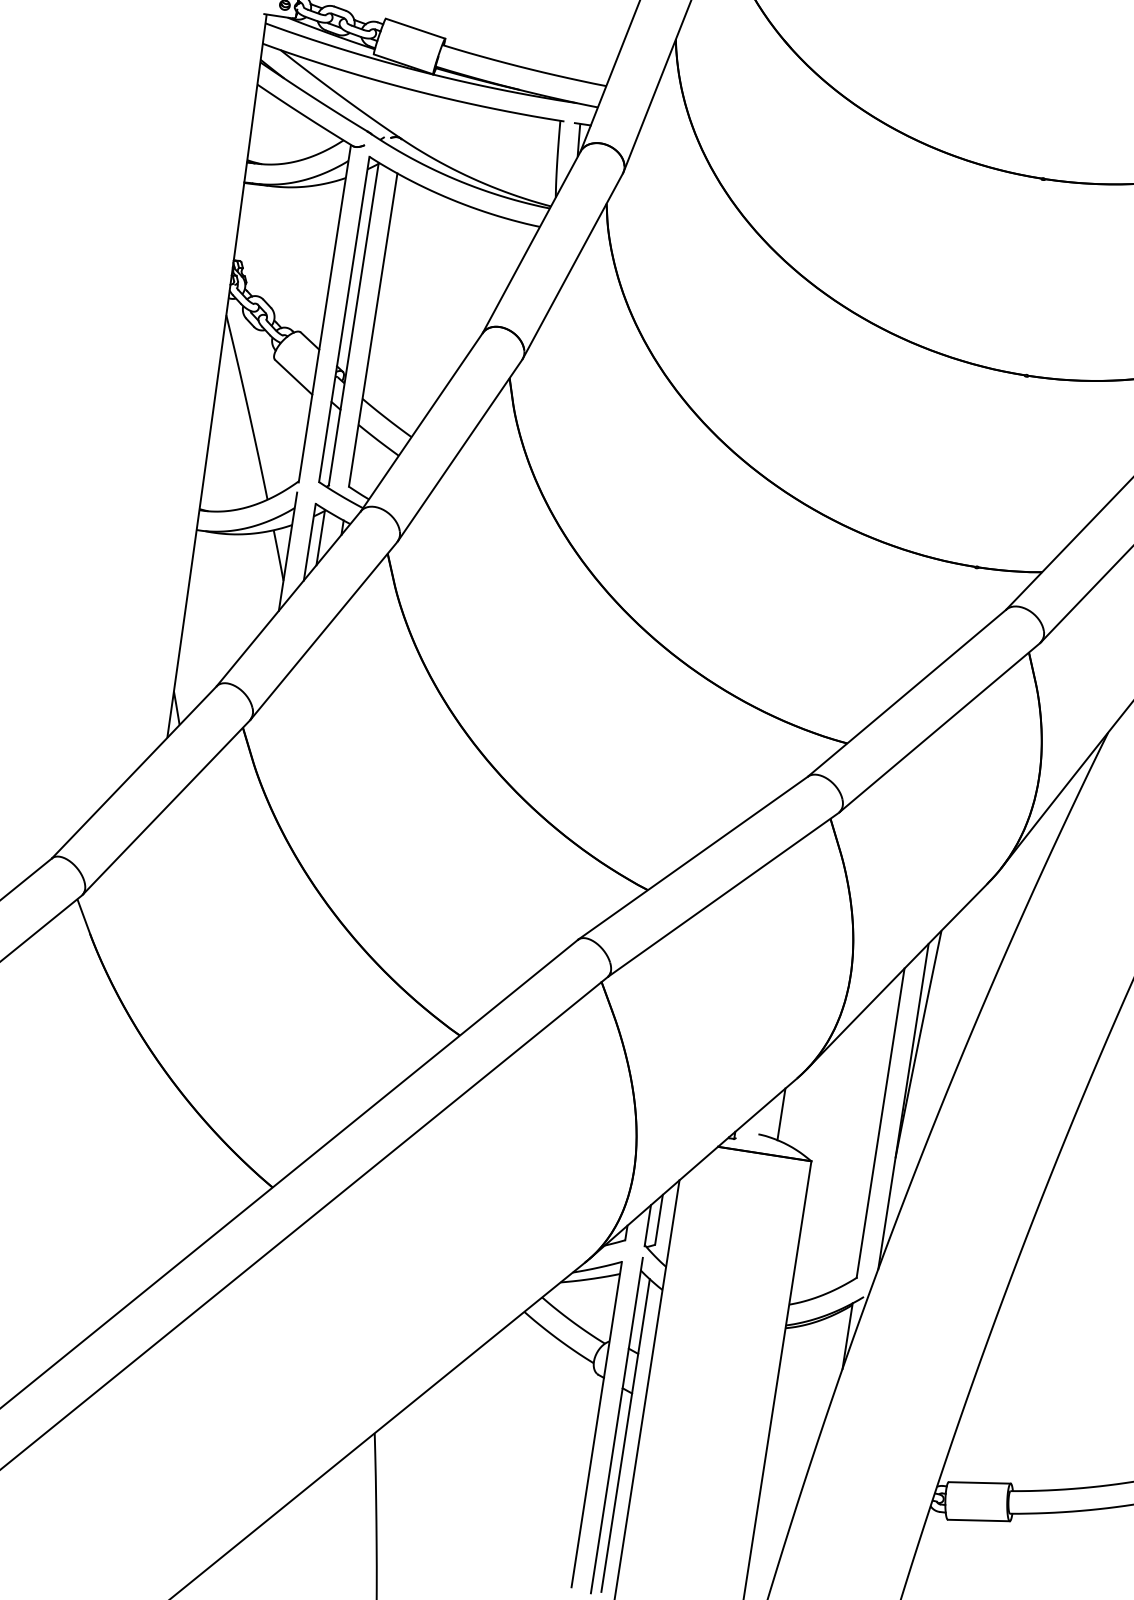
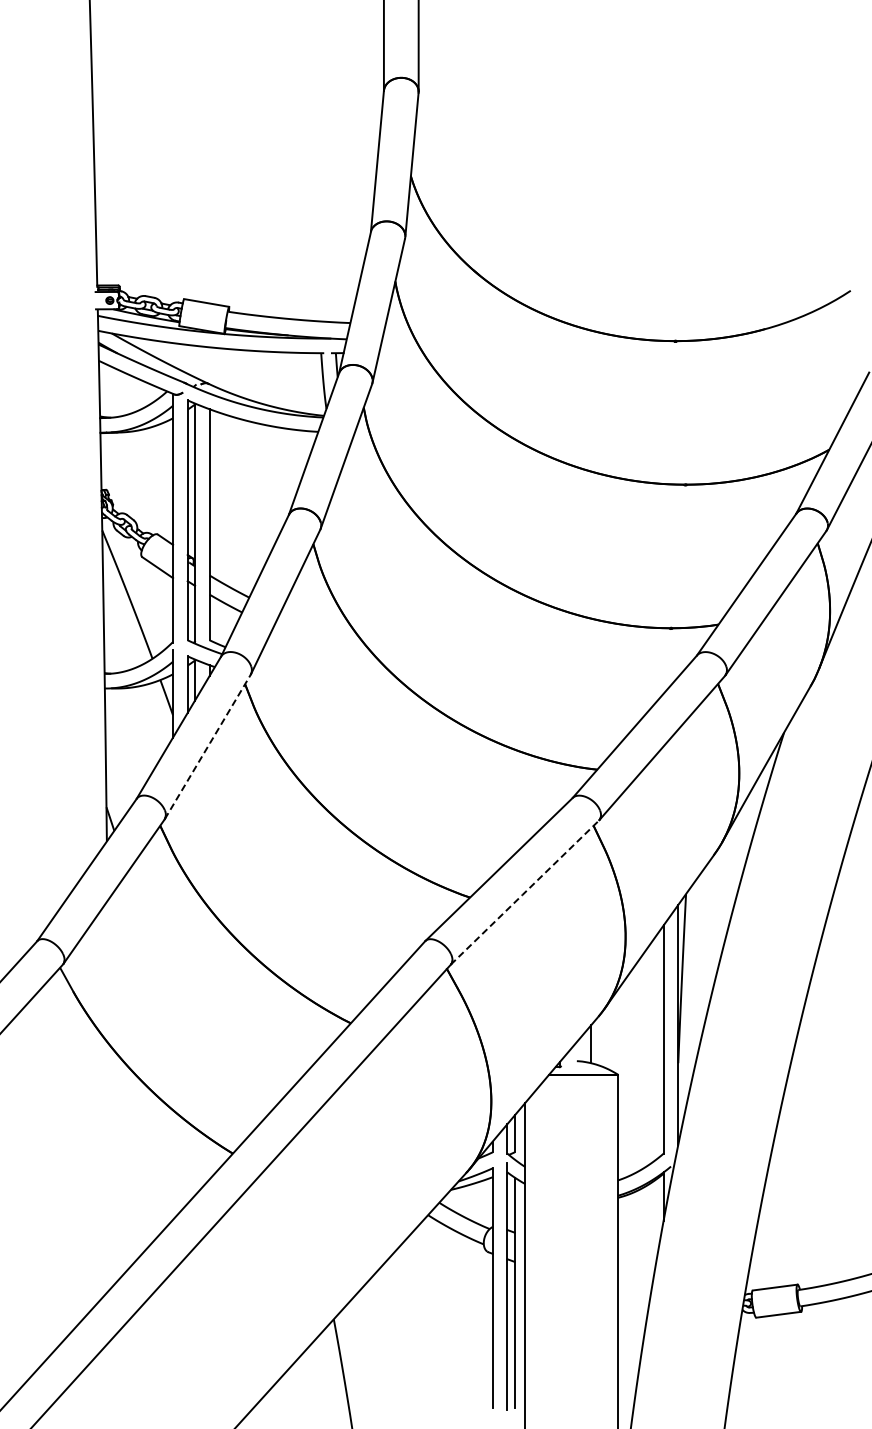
line: (325, 630) -> (208, 746), solid -> dashed
line: (722, 894) -> (524, 892), solid -> dashed

